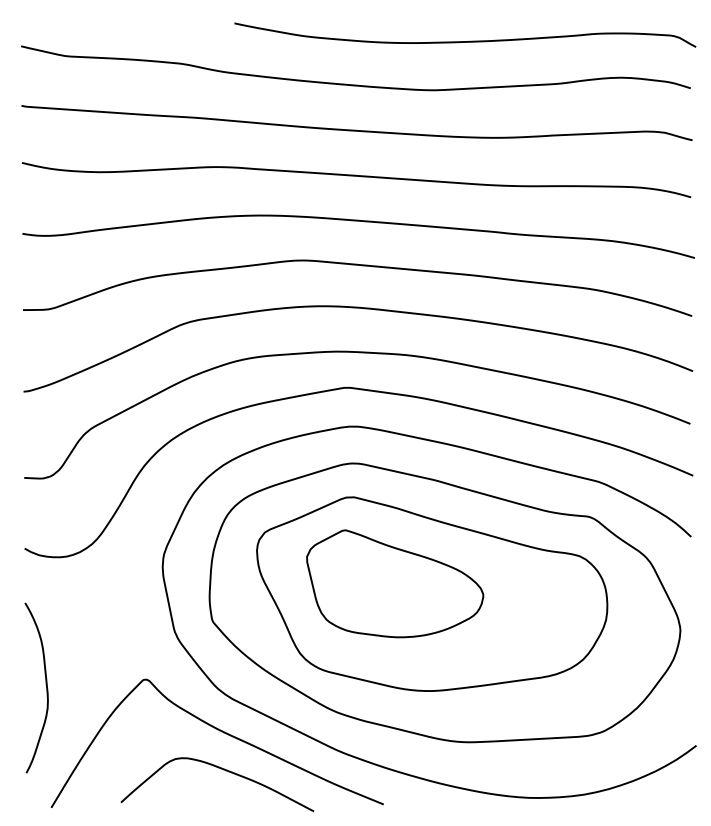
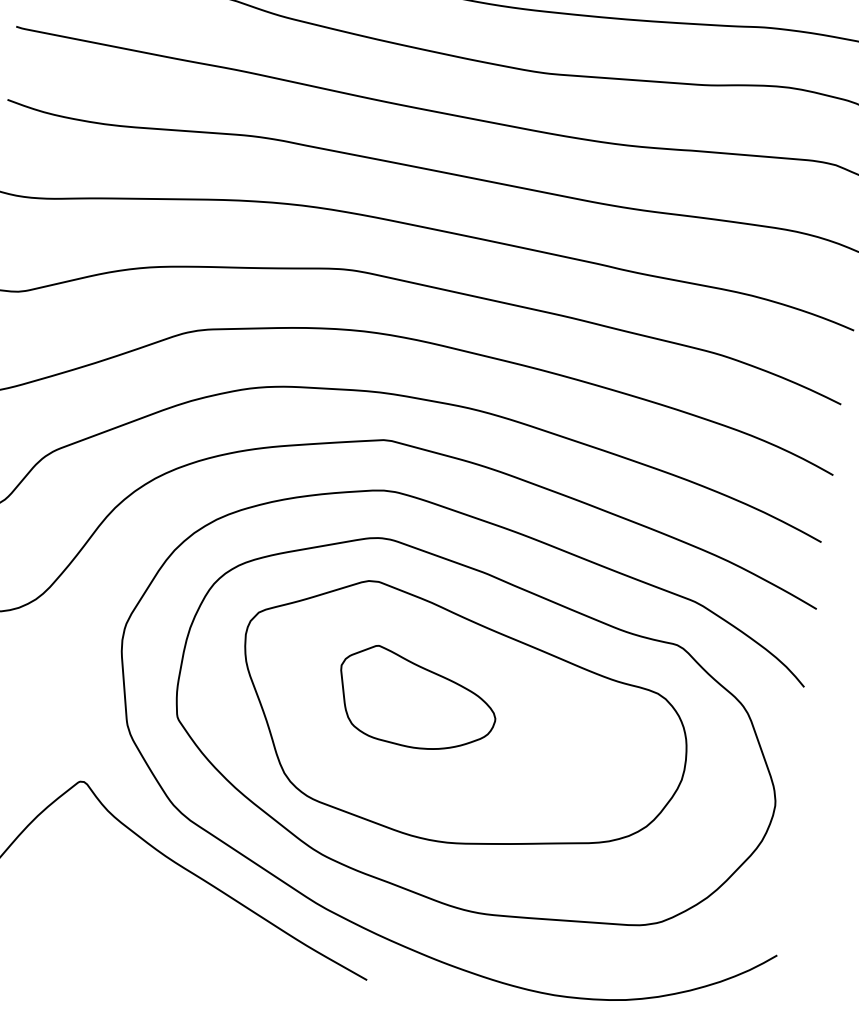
part: (395, 583) -> (417, 699), size x0.7
curve: (223, 770) -> (167, 910), removed

